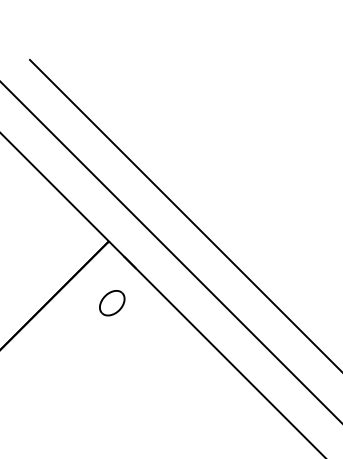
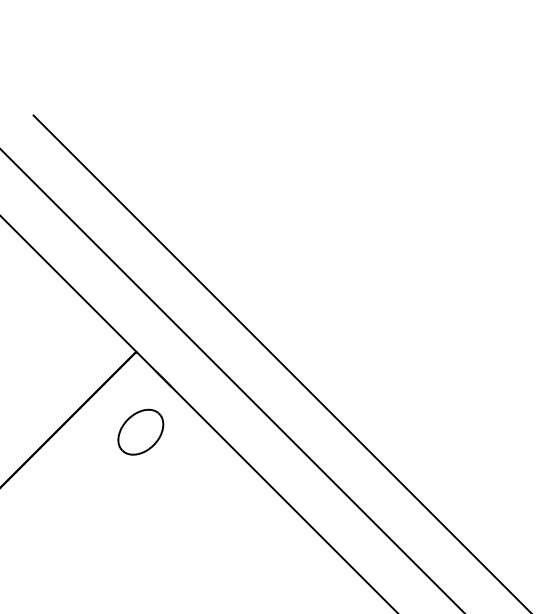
part: (112, 303) -> (140, 432), size x1.4

